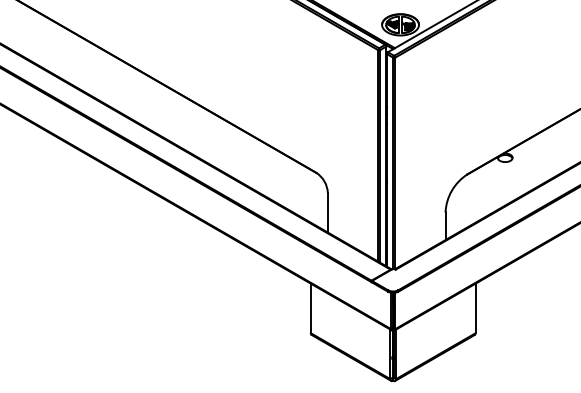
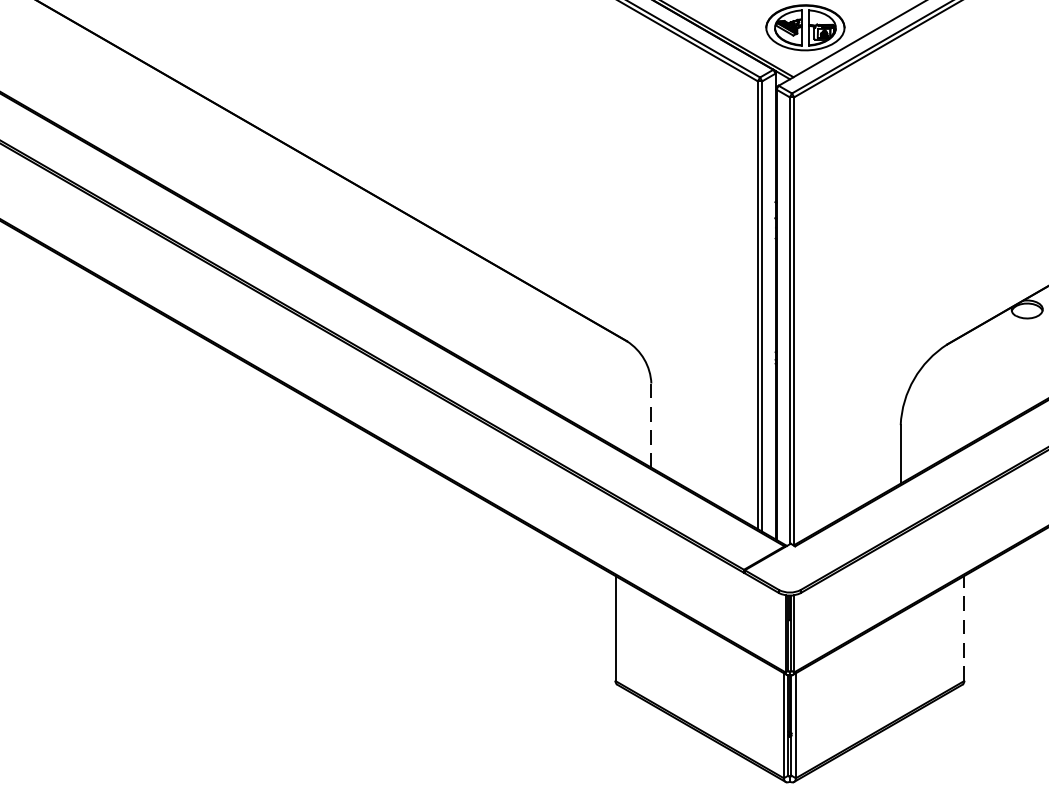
line: (327, 212) -> (650, 425), solid -> dashed
line: (475, 308) -> (964, 628), solid -> dashed

